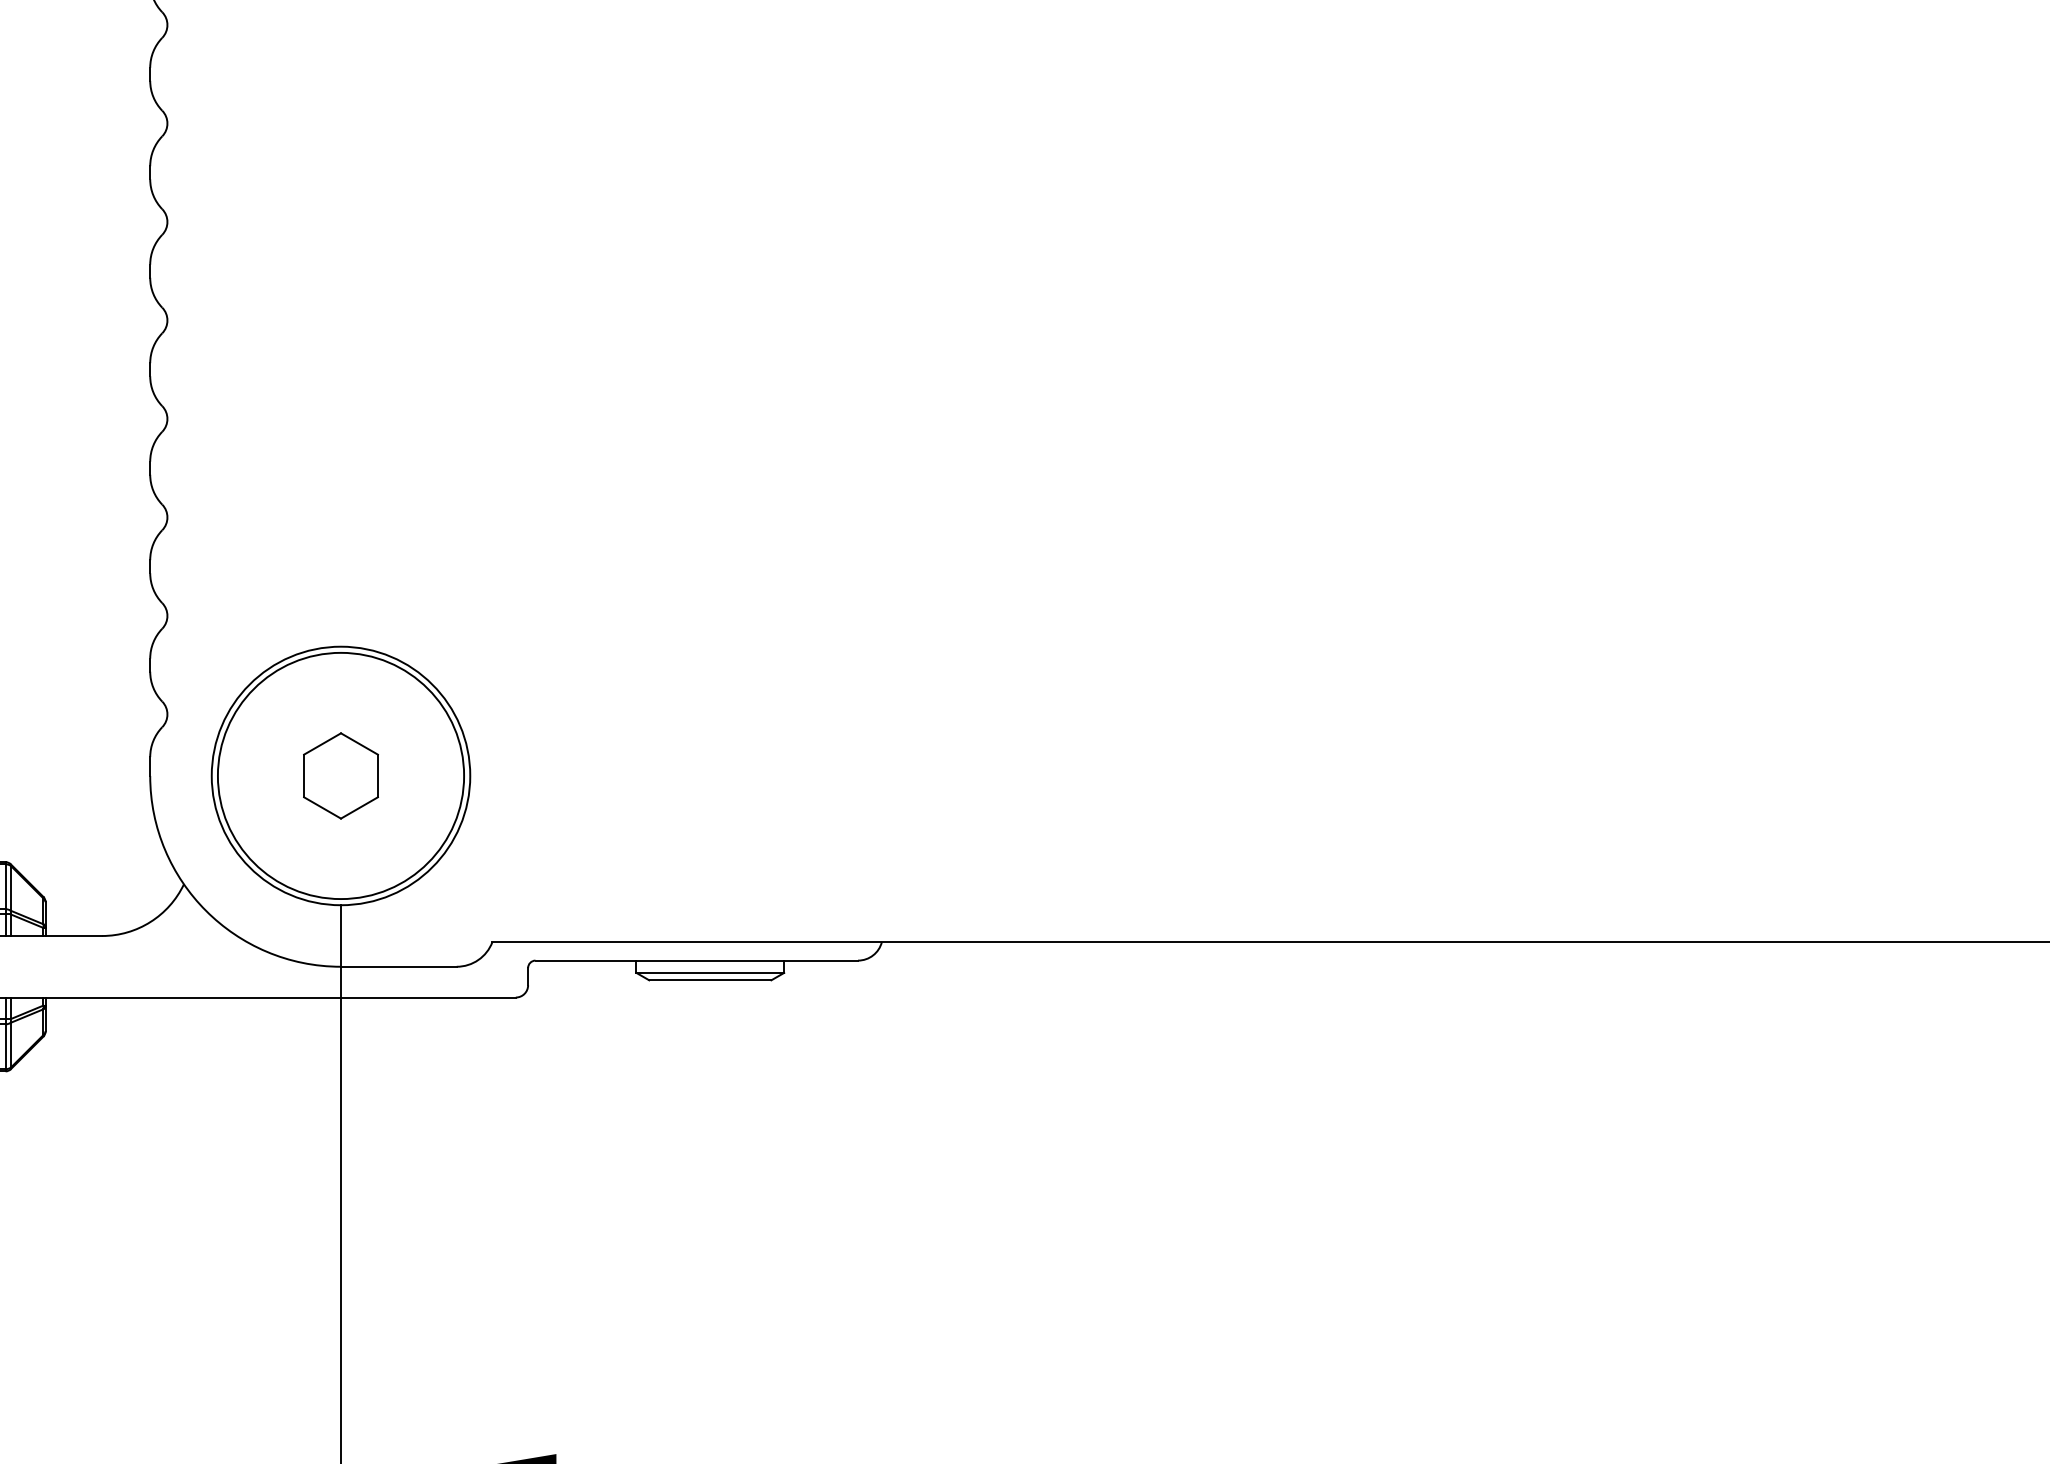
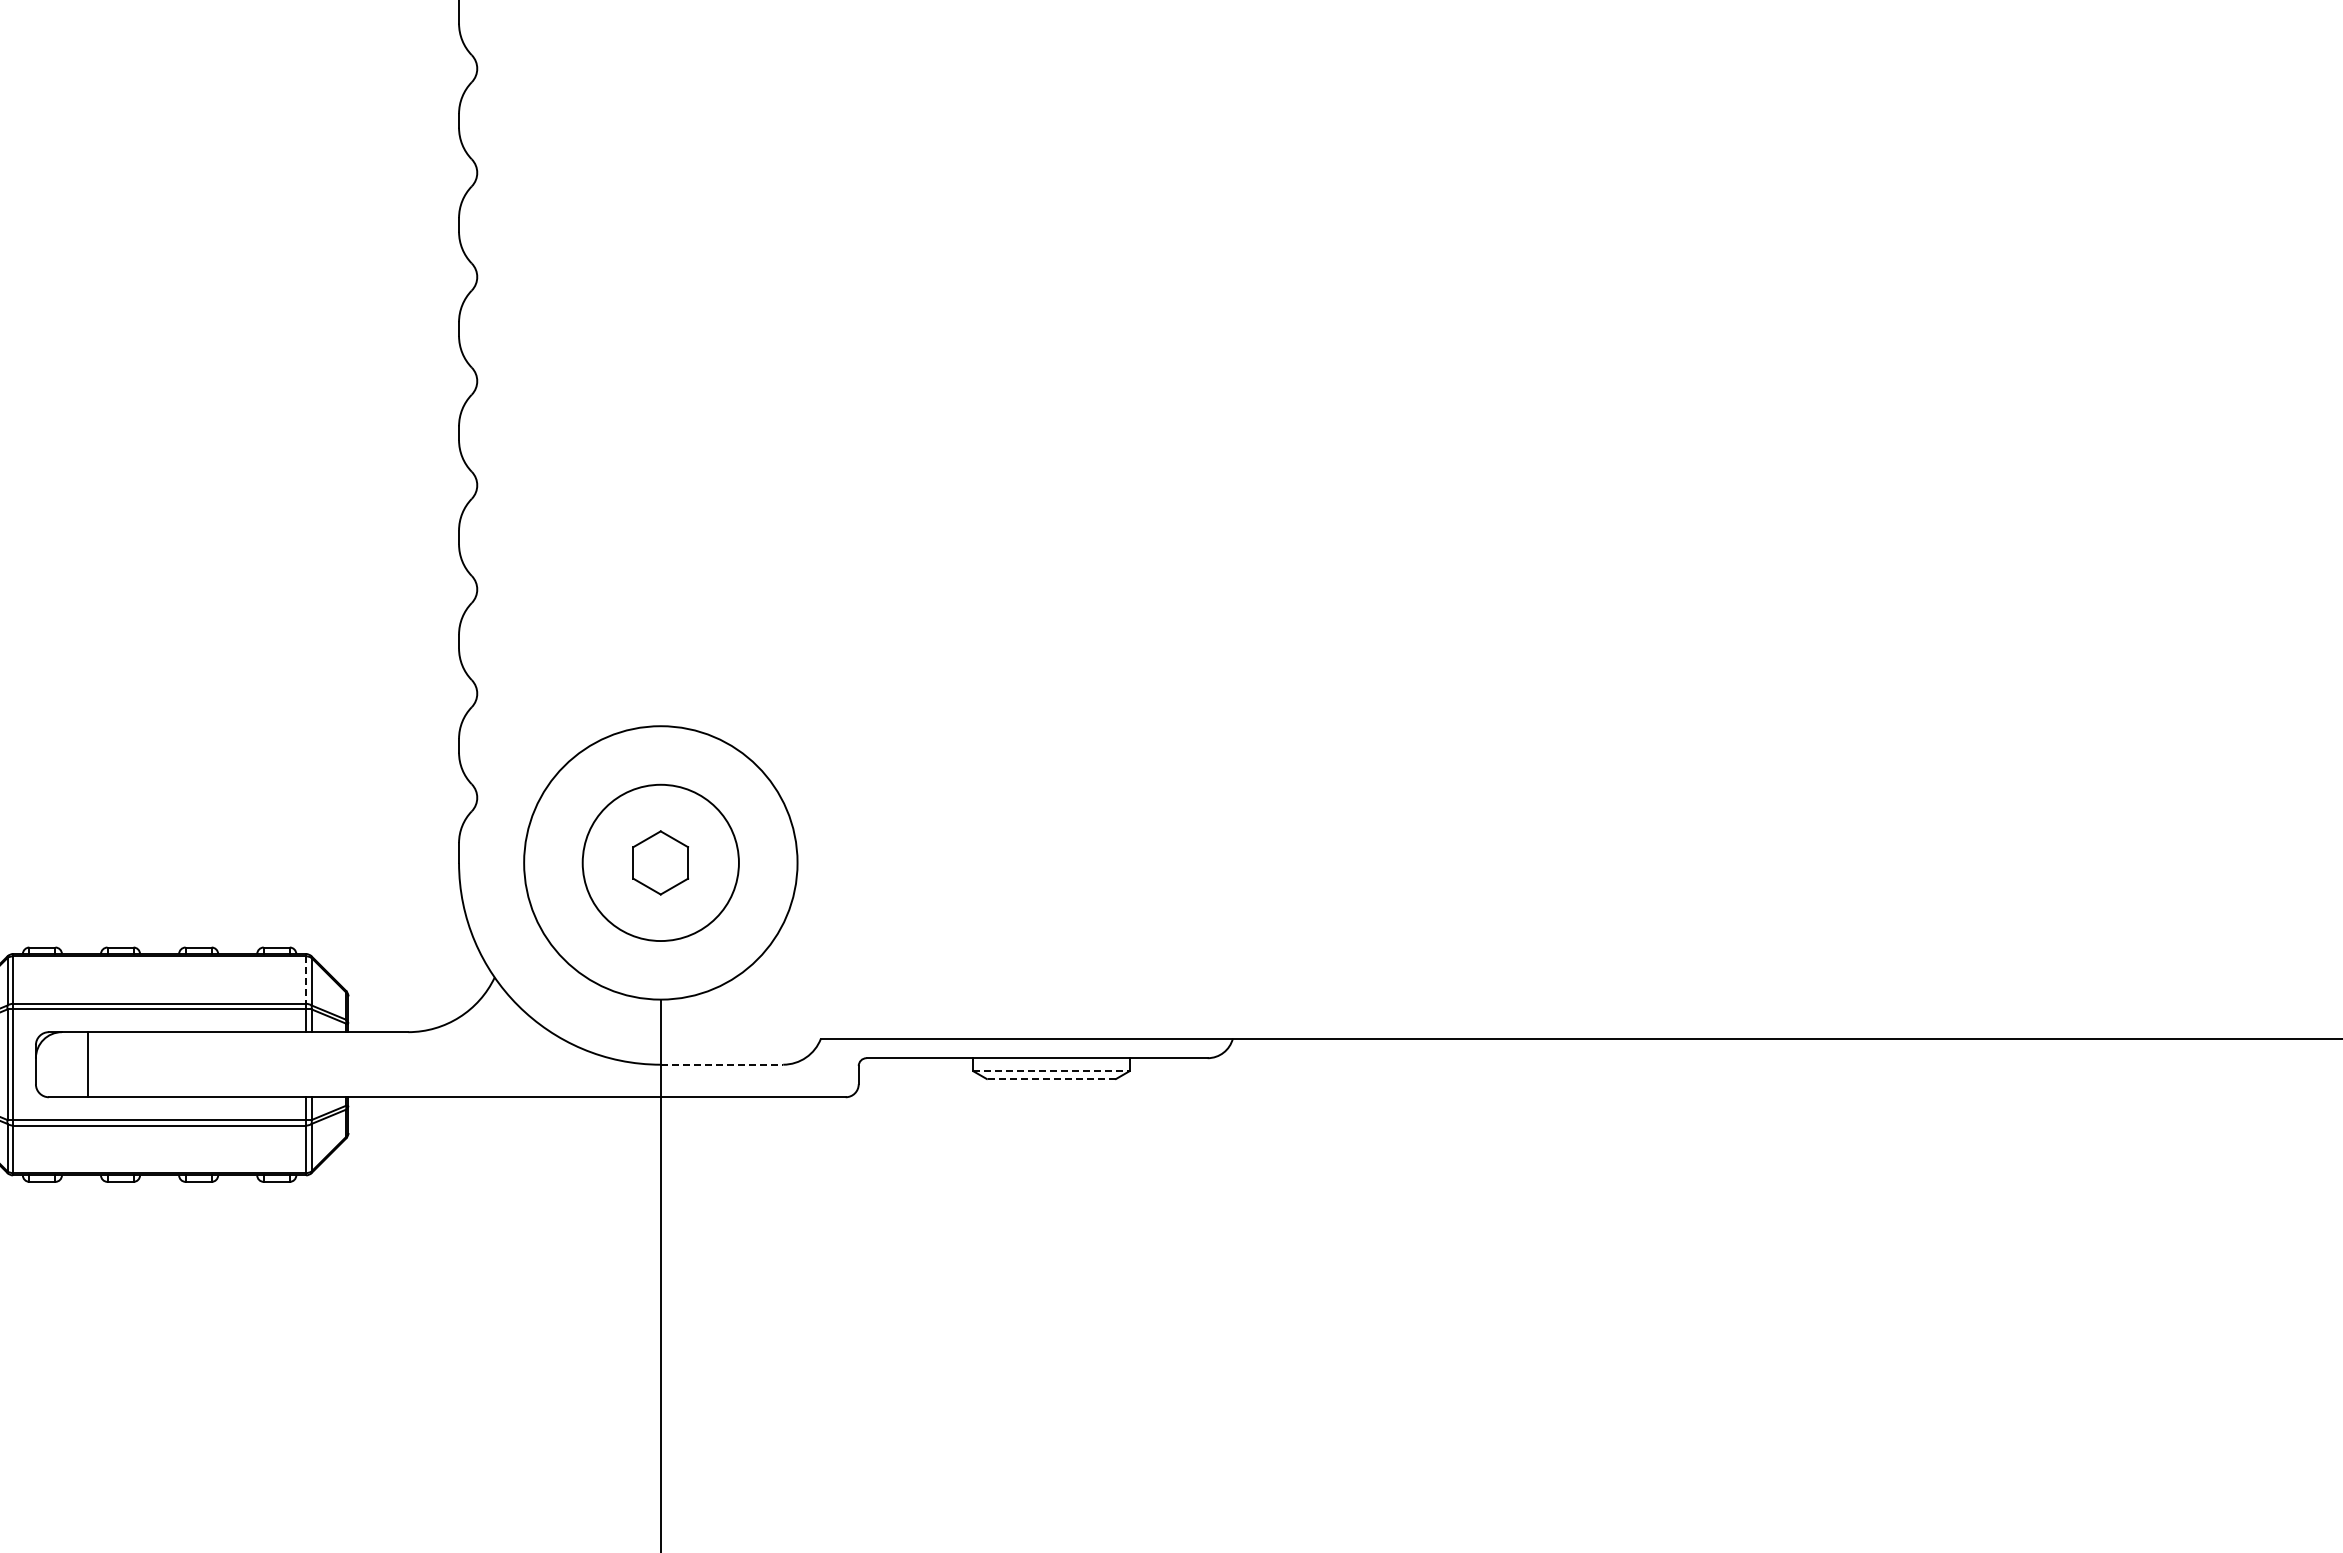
circle: (340, 775) -> (660, 862), size x0.6
part: (340, 775) -> (660, 862), size x0.7
line: (5, 887) -> (306, 980), solid -> dashed
line: (399, 966) -> (722, 1064), solid -> dashed
line: (710, 973) -> (1051, 1071), solid -> dashed
line: (710, 980) -> (1051, 1079), solid -> dashed

